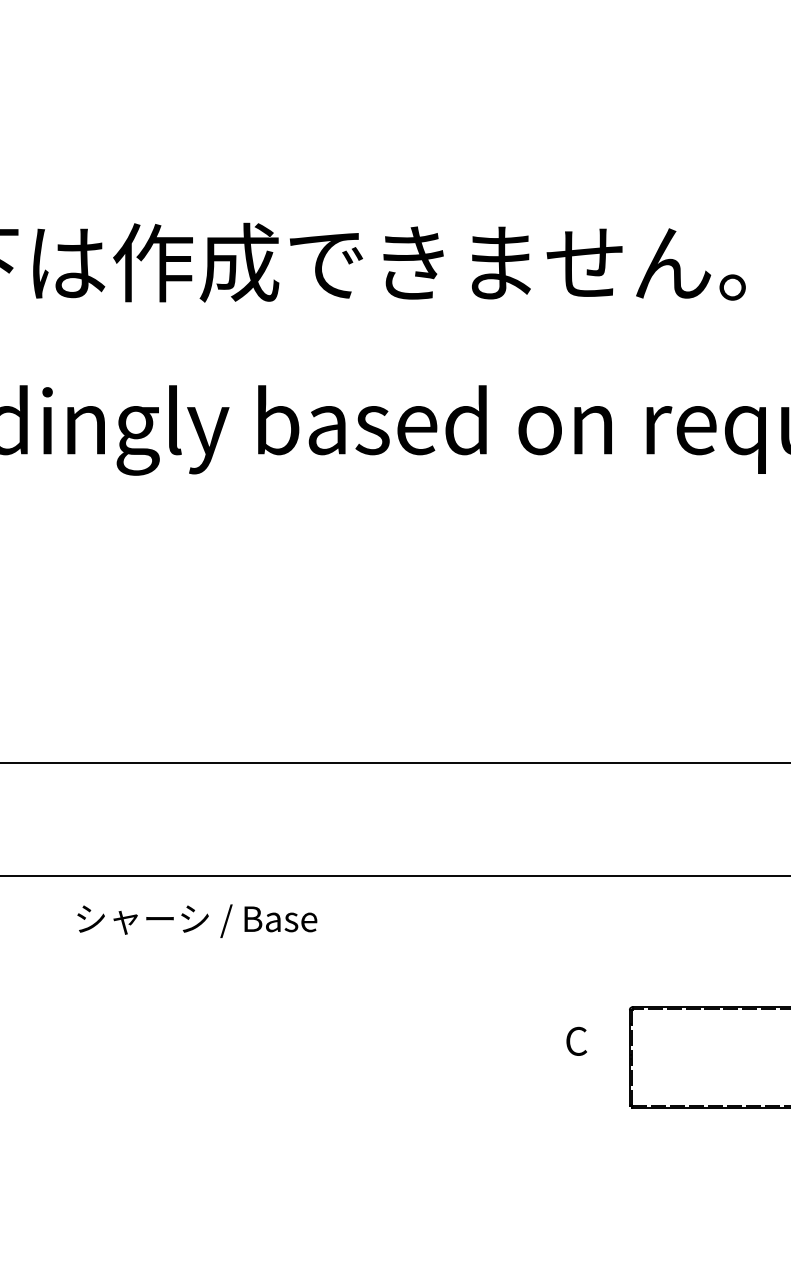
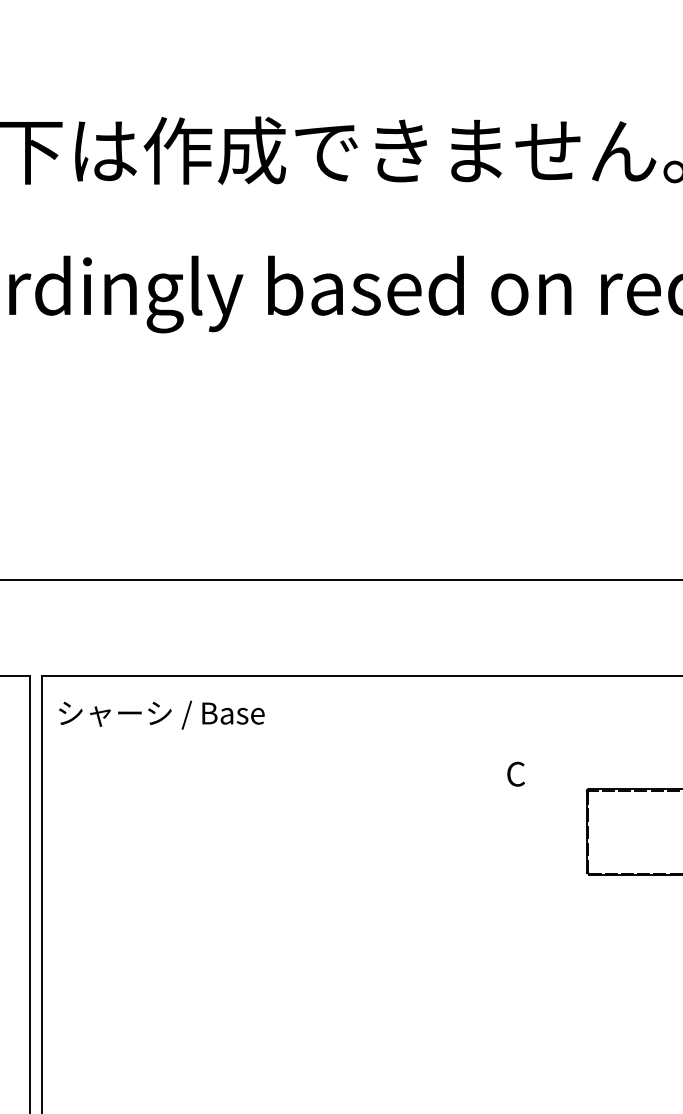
text: (196, 920) -> (161, 714), moved
text: (575, 1040) -> (515, 773), moved

